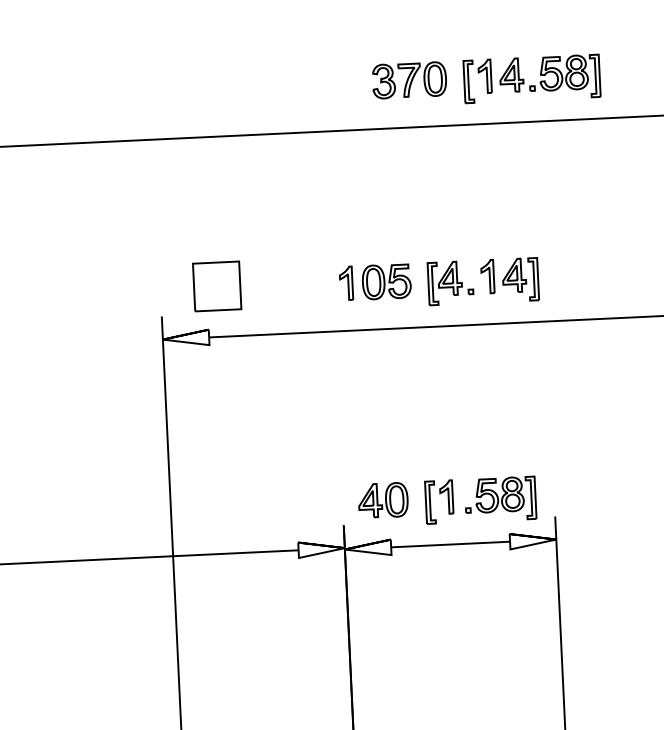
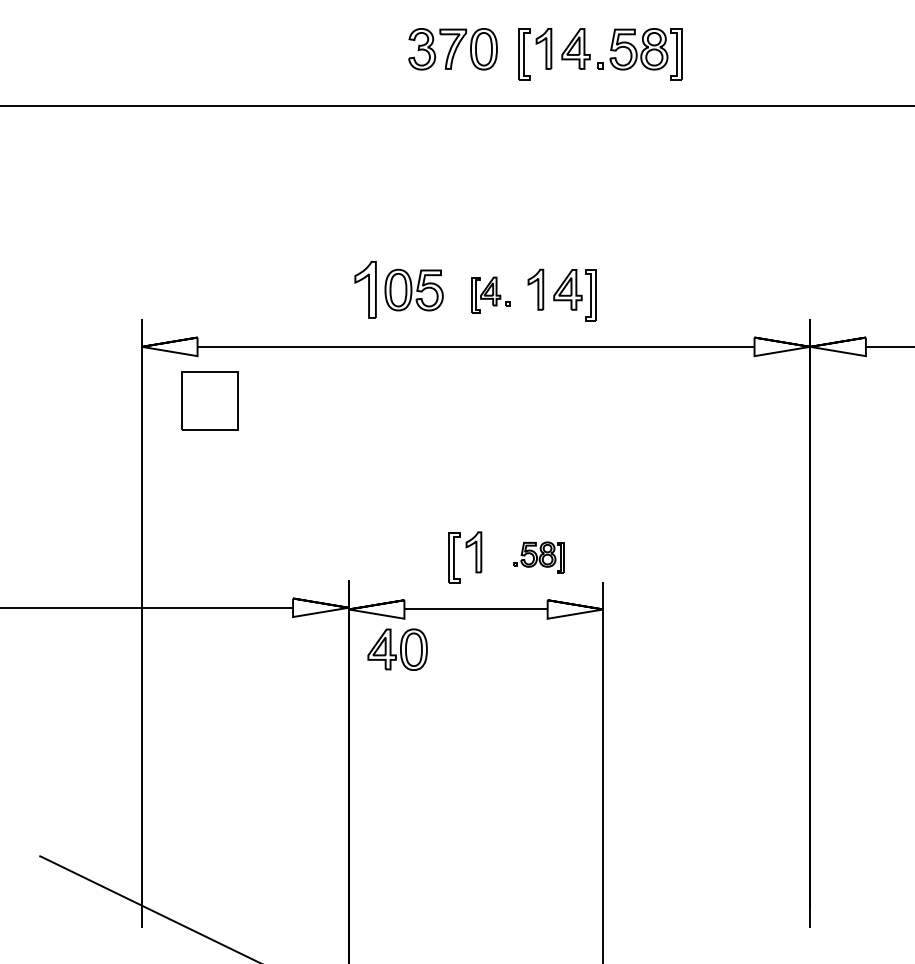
part: (346, 283) -> (365, 289), size x1.4
part: (450, 283) -> (490, 295), size x0.7
part: (216, 286) -> (209, 400), moved
part: (500, 498) -> (538, 557), size x0.6
part: (383, 500) -> (397, 649), moved

